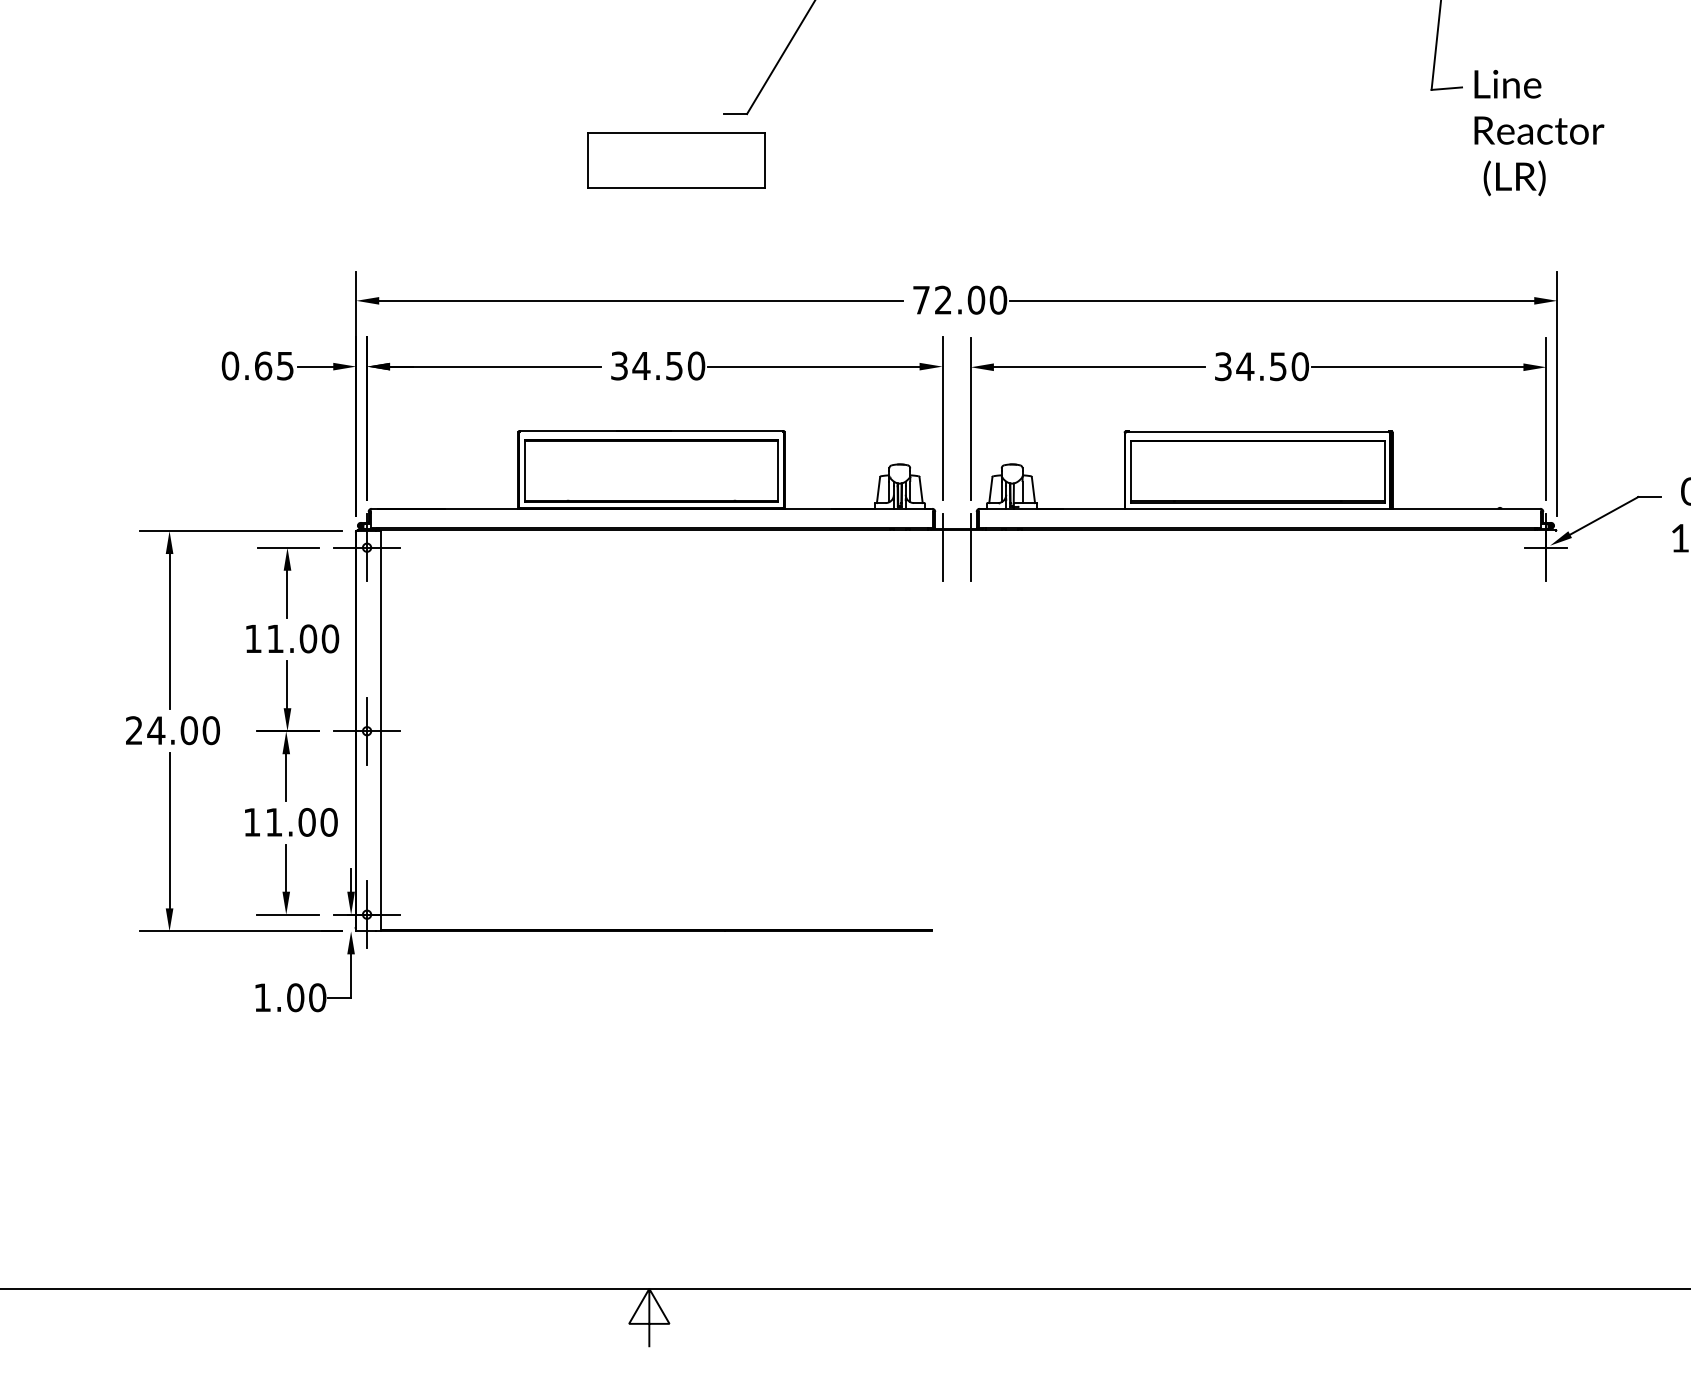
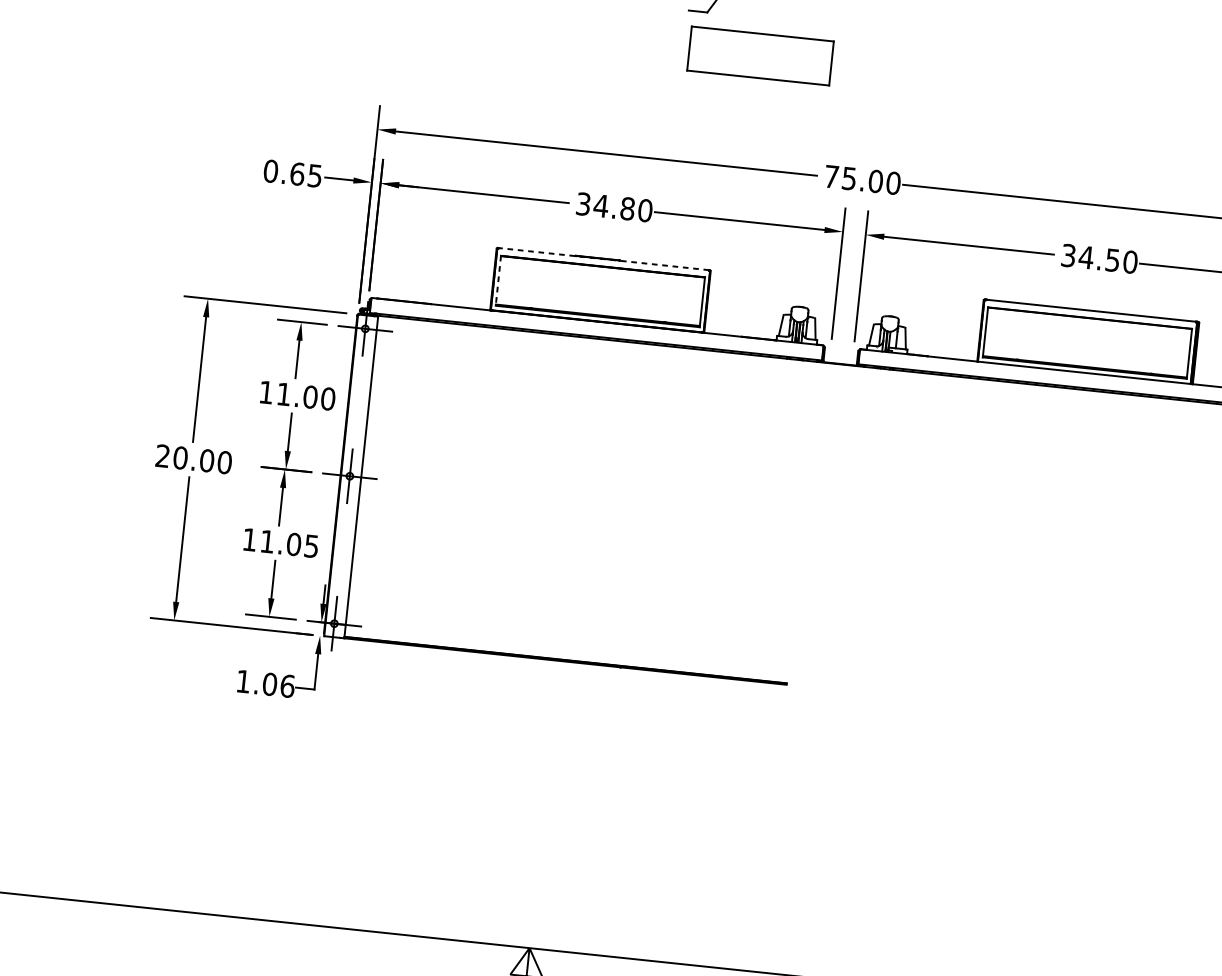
part: (676, 160) -> (760, 55), moved
text: (943, 299) -> (849, 178), 72.00 -> 75.00
text: (674, 365) -> (627, 208), 34.50 -> 34.80
line: (651, 431) -> (603, 259), solid -> dashed
line: (524, 471) -> (498, 280), solid -> dashed
line: (942, 547) -> (827, 377), removed
line: (970, 547) -> (850, 379), removed
text: (156, 730) -> (180, 457), 24.00 -> 20.00
text: (328, 822) -> (311, 546), 11.00 -> 11.05
text: (317, 997) -> (287, 686), 1.00 -> 1.06

